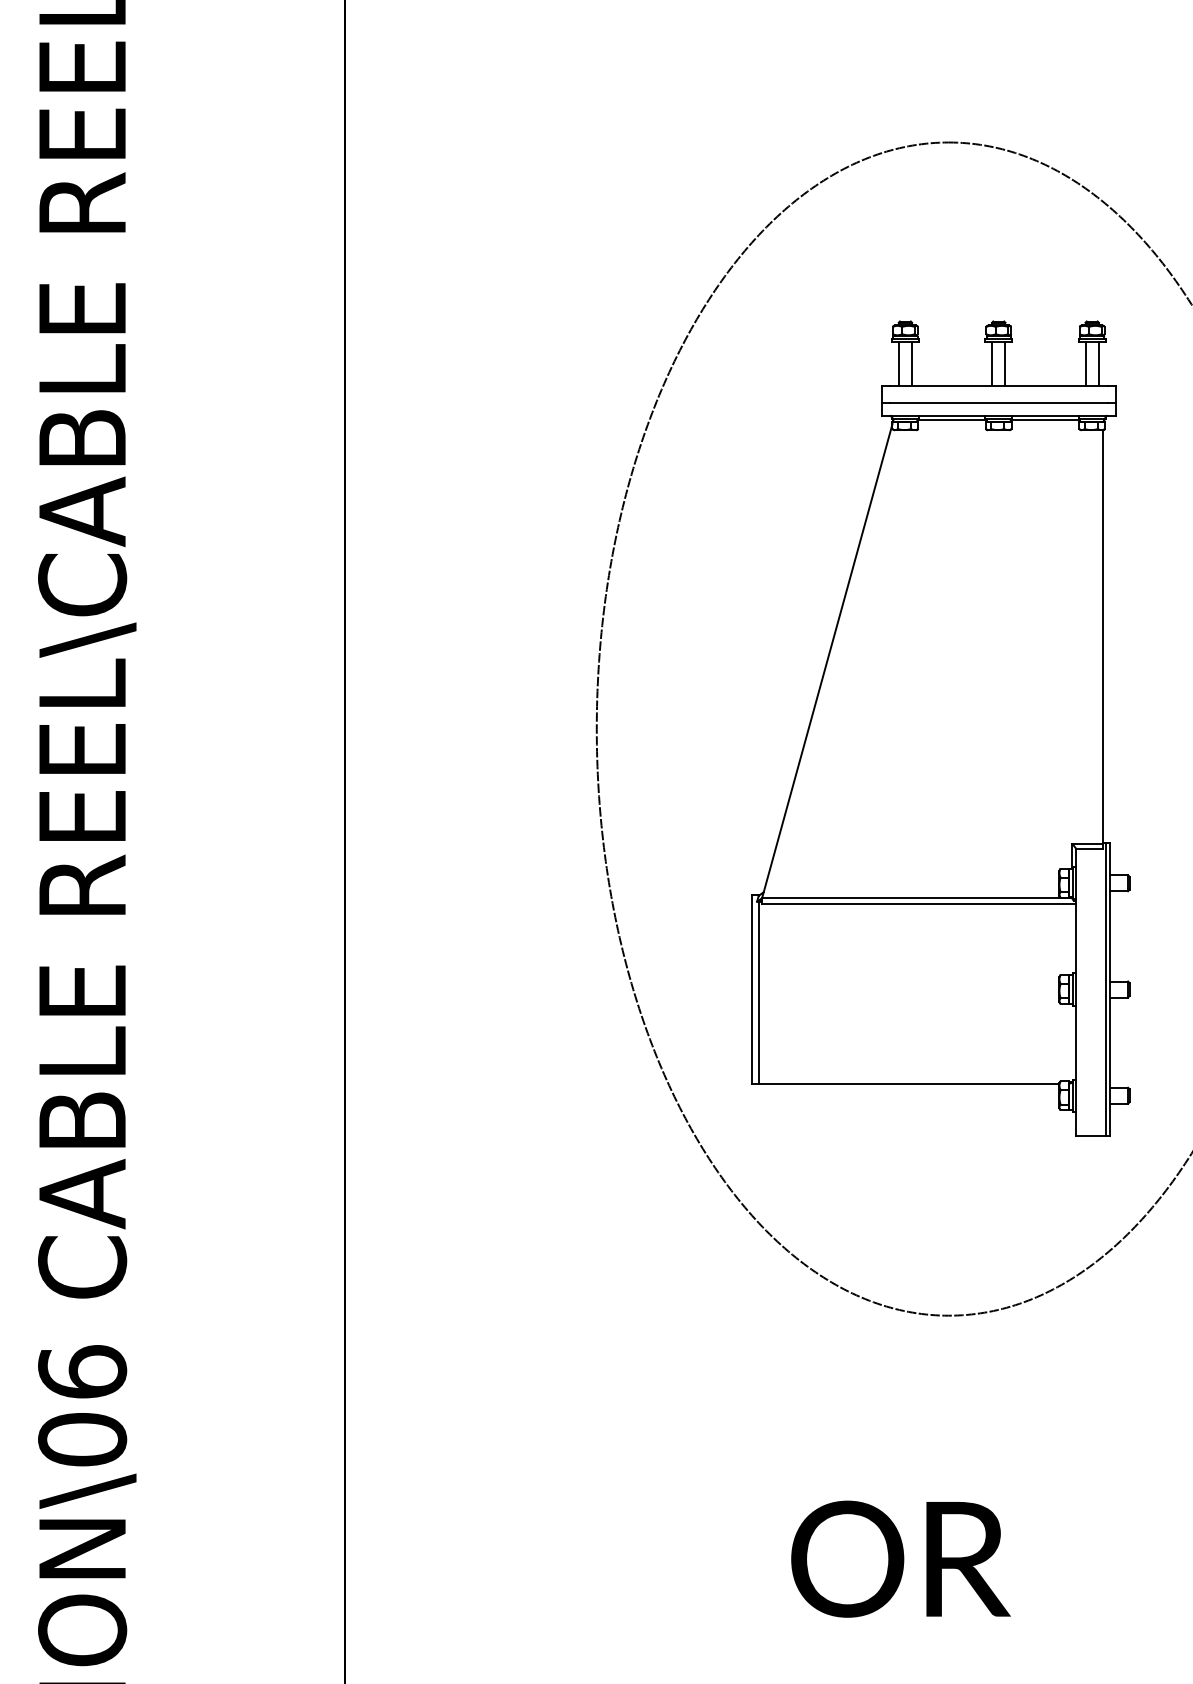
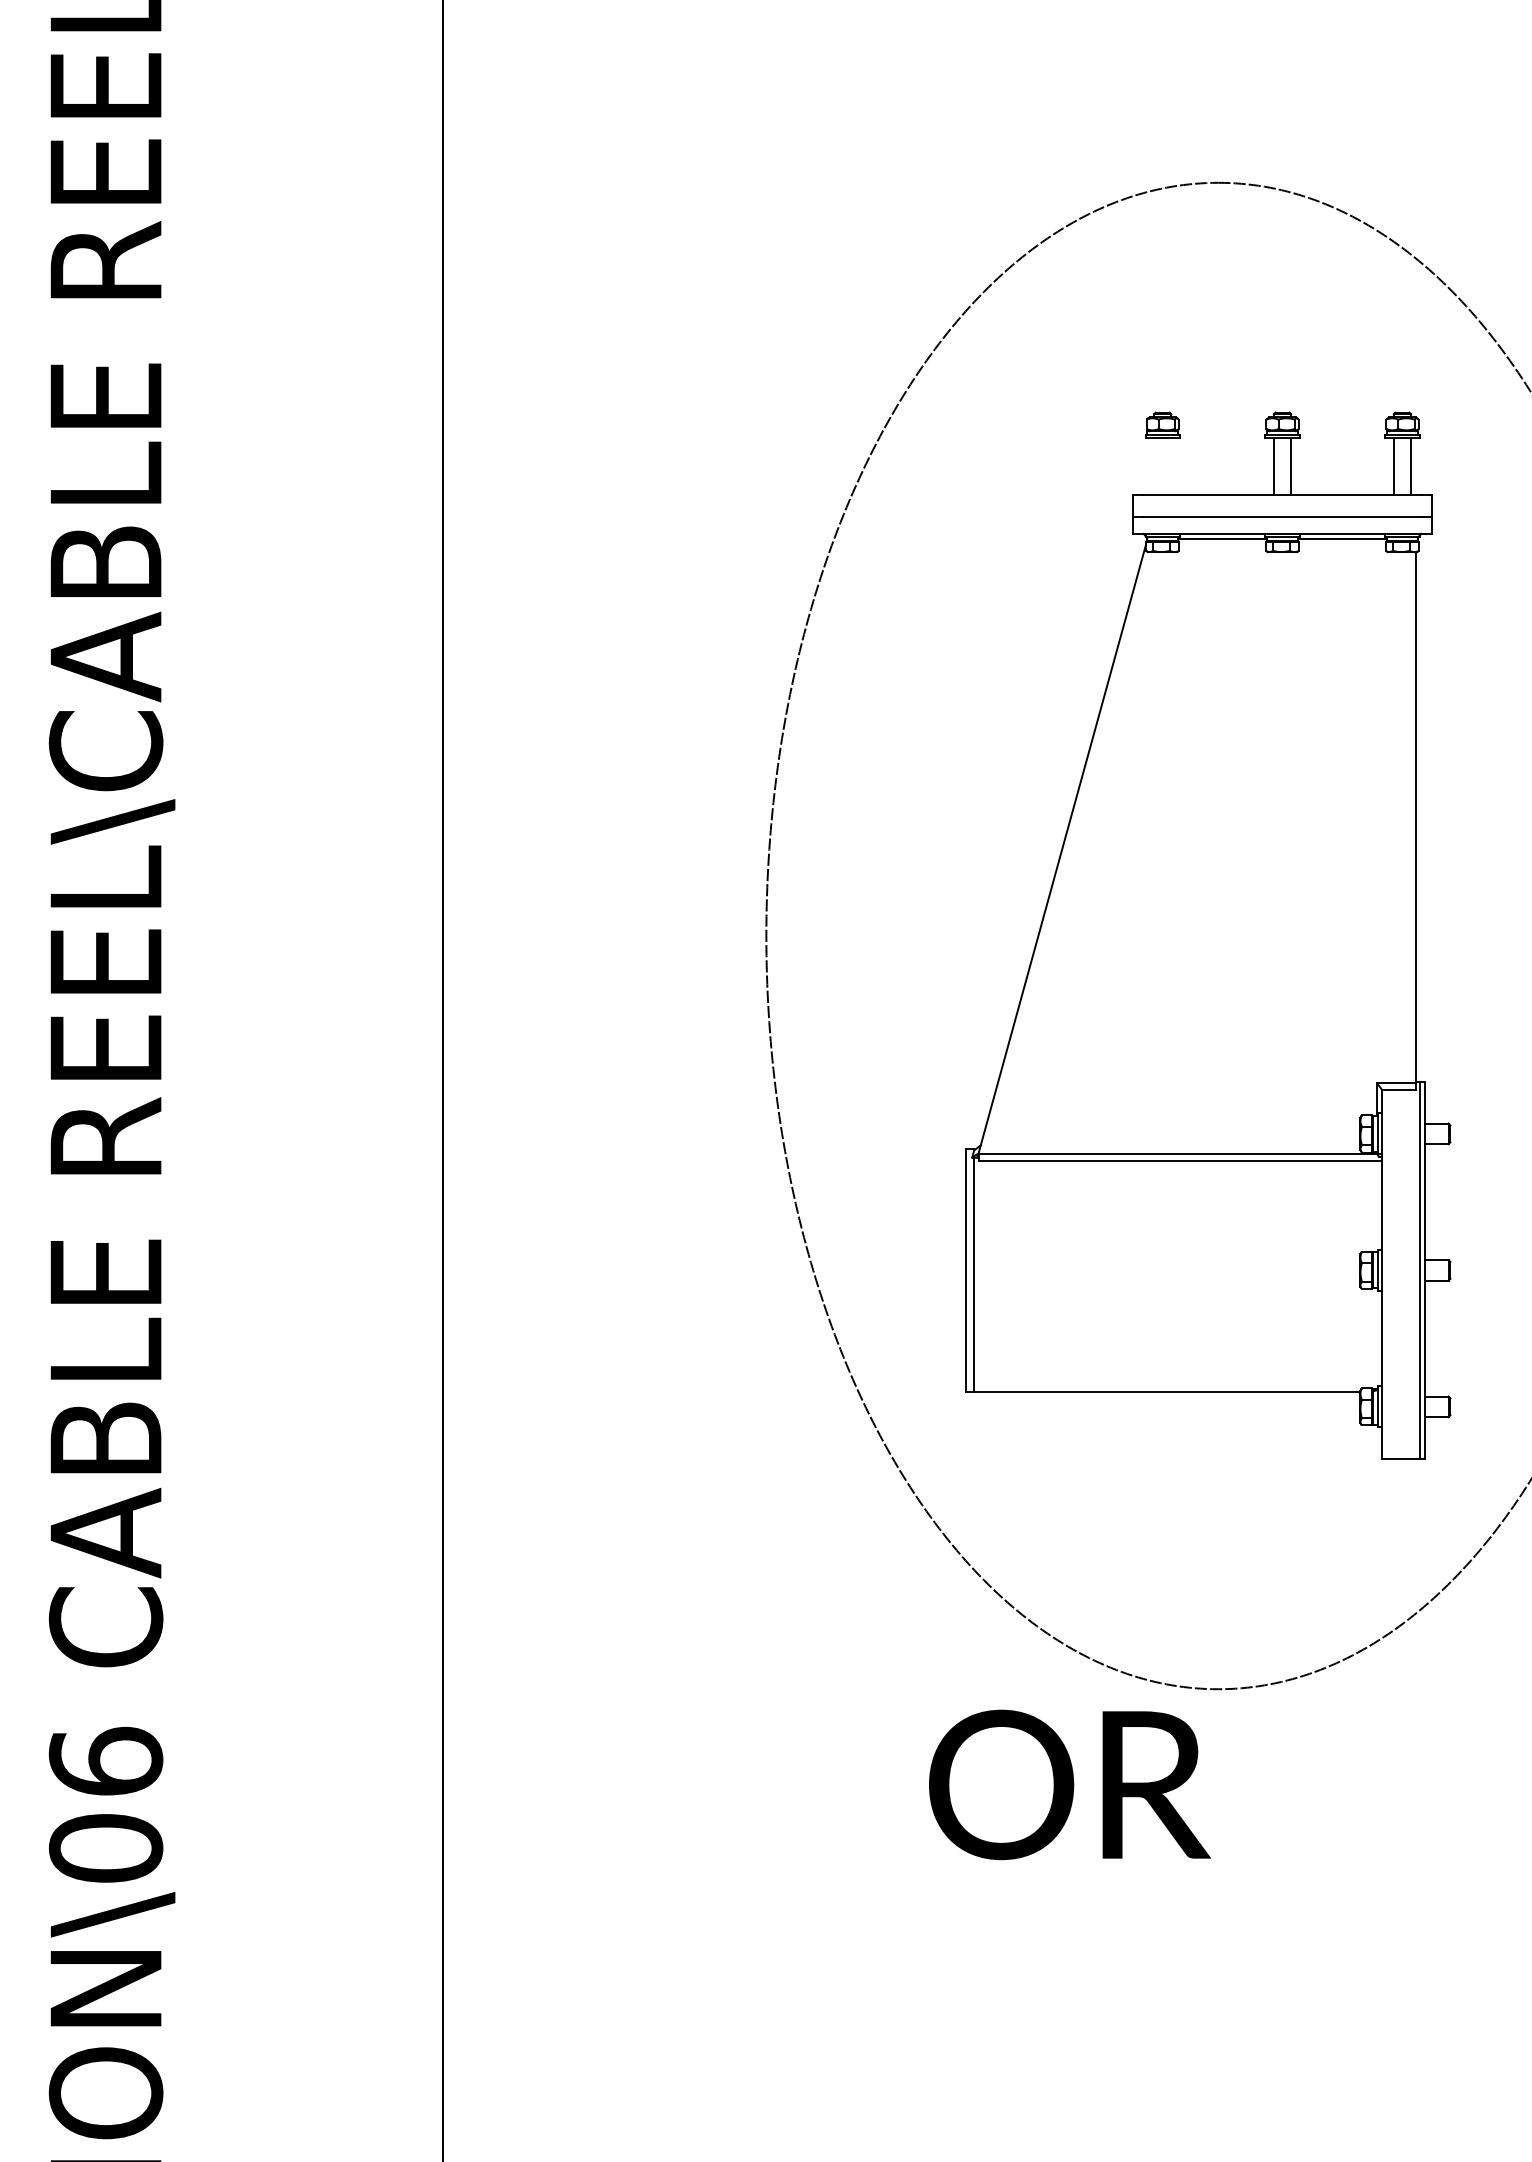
line: (899, 363) -> (1154, 466), removed
line: (912, 363) -> (1171, 466), removed
text: (901, 1558) -> (1070, 1784), moved

